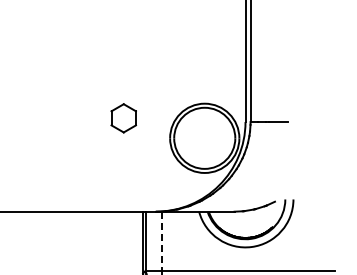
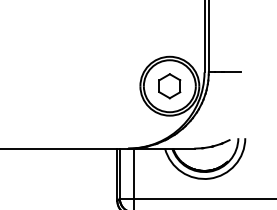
part: (123, 118) -> (169, 86), moved
line: (162, 241) -> (133, 173), dashed -> solid

